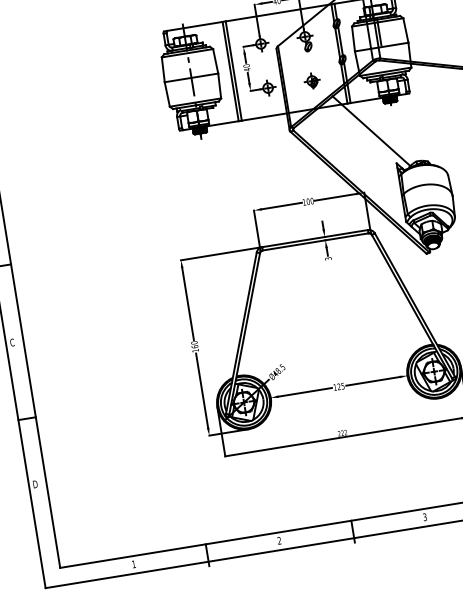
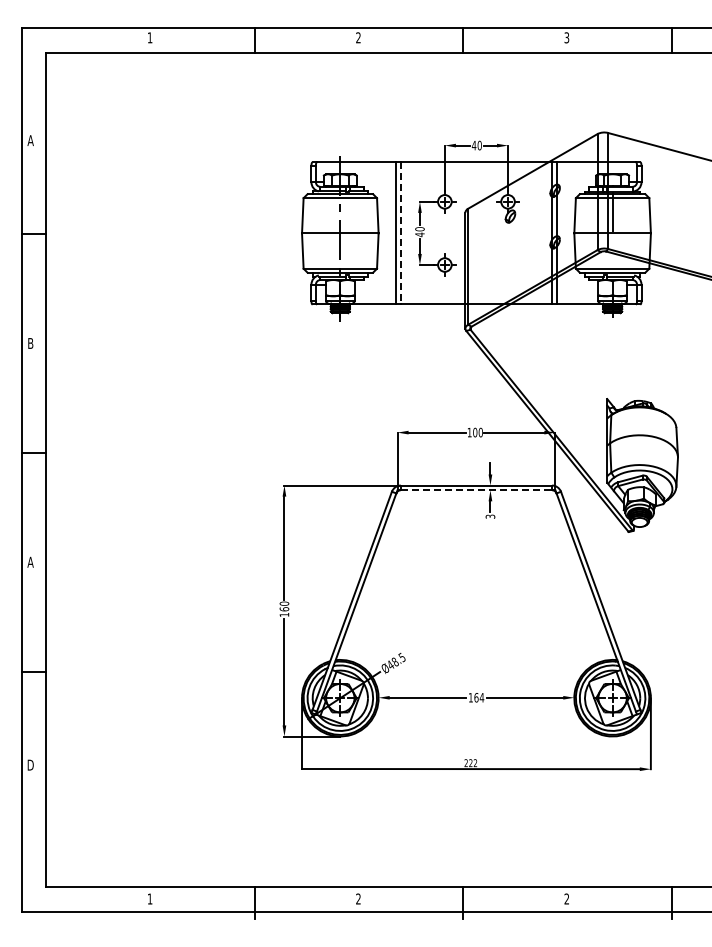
line: (233, 71) -> (400, 233), solid -> dashed
part: (311, 80) -> (507, 264), removed
line: (371, 131) -> (579, 348), removed
line: (315, 242) -> (476, 490), solid -> dashed
text: (12, 342) -> (30, 561), C -> A
text: (341, 386) -> (479, 697), 125 -> 164
text: (424, 517) -> (566, 899), 3 -> 2

